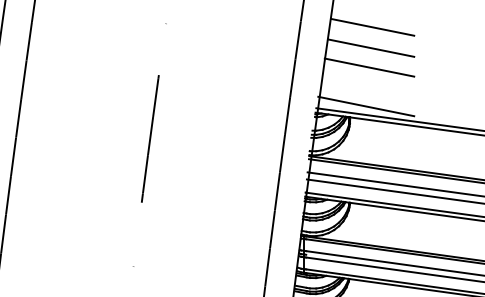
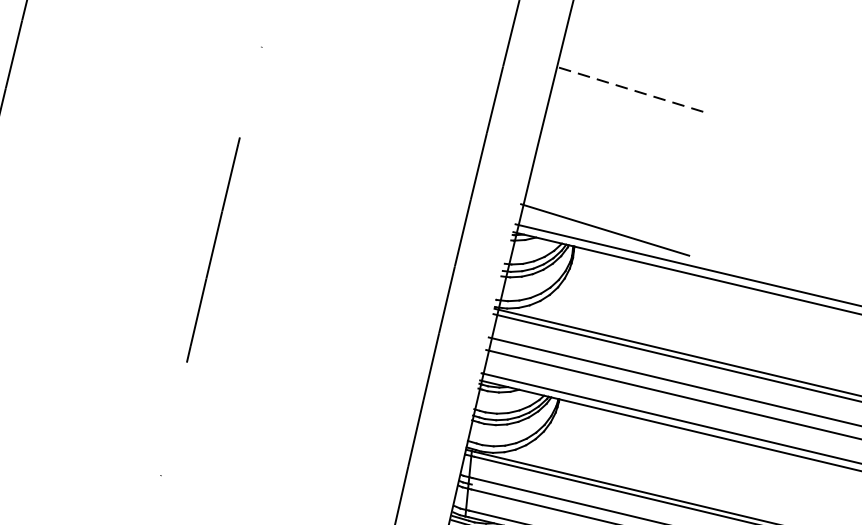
line: (372, 27) -> (630, 89), solid -> dashed
line: (371, 47) -> (624, 125), removed
line: (369, 67) -> (617, 160), removed

